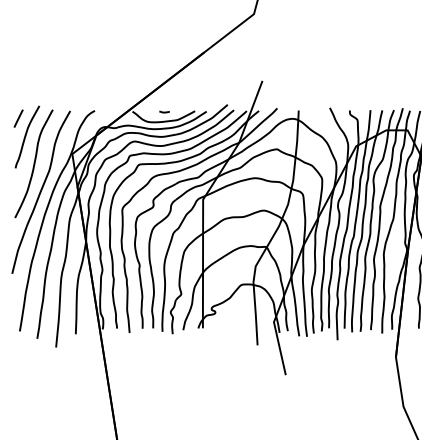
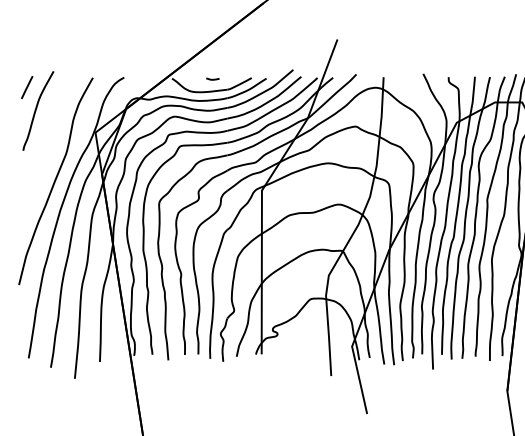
curve: (33, 163) -> (46, 144), removed

